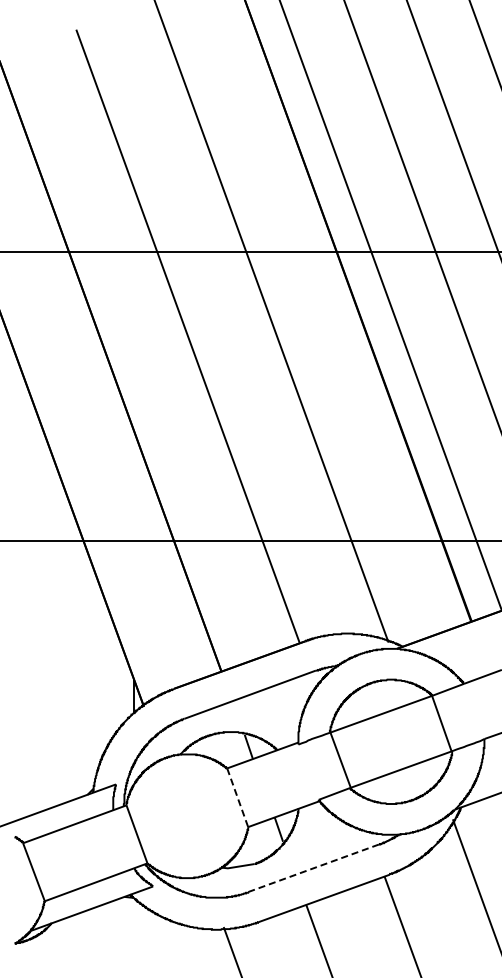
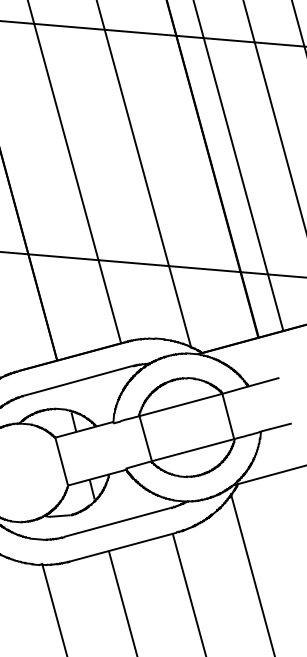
line: (237, 798) -> (61, 462), dashed -> solid
line: (313, 868) -> (117, 522), dashed -> solid

